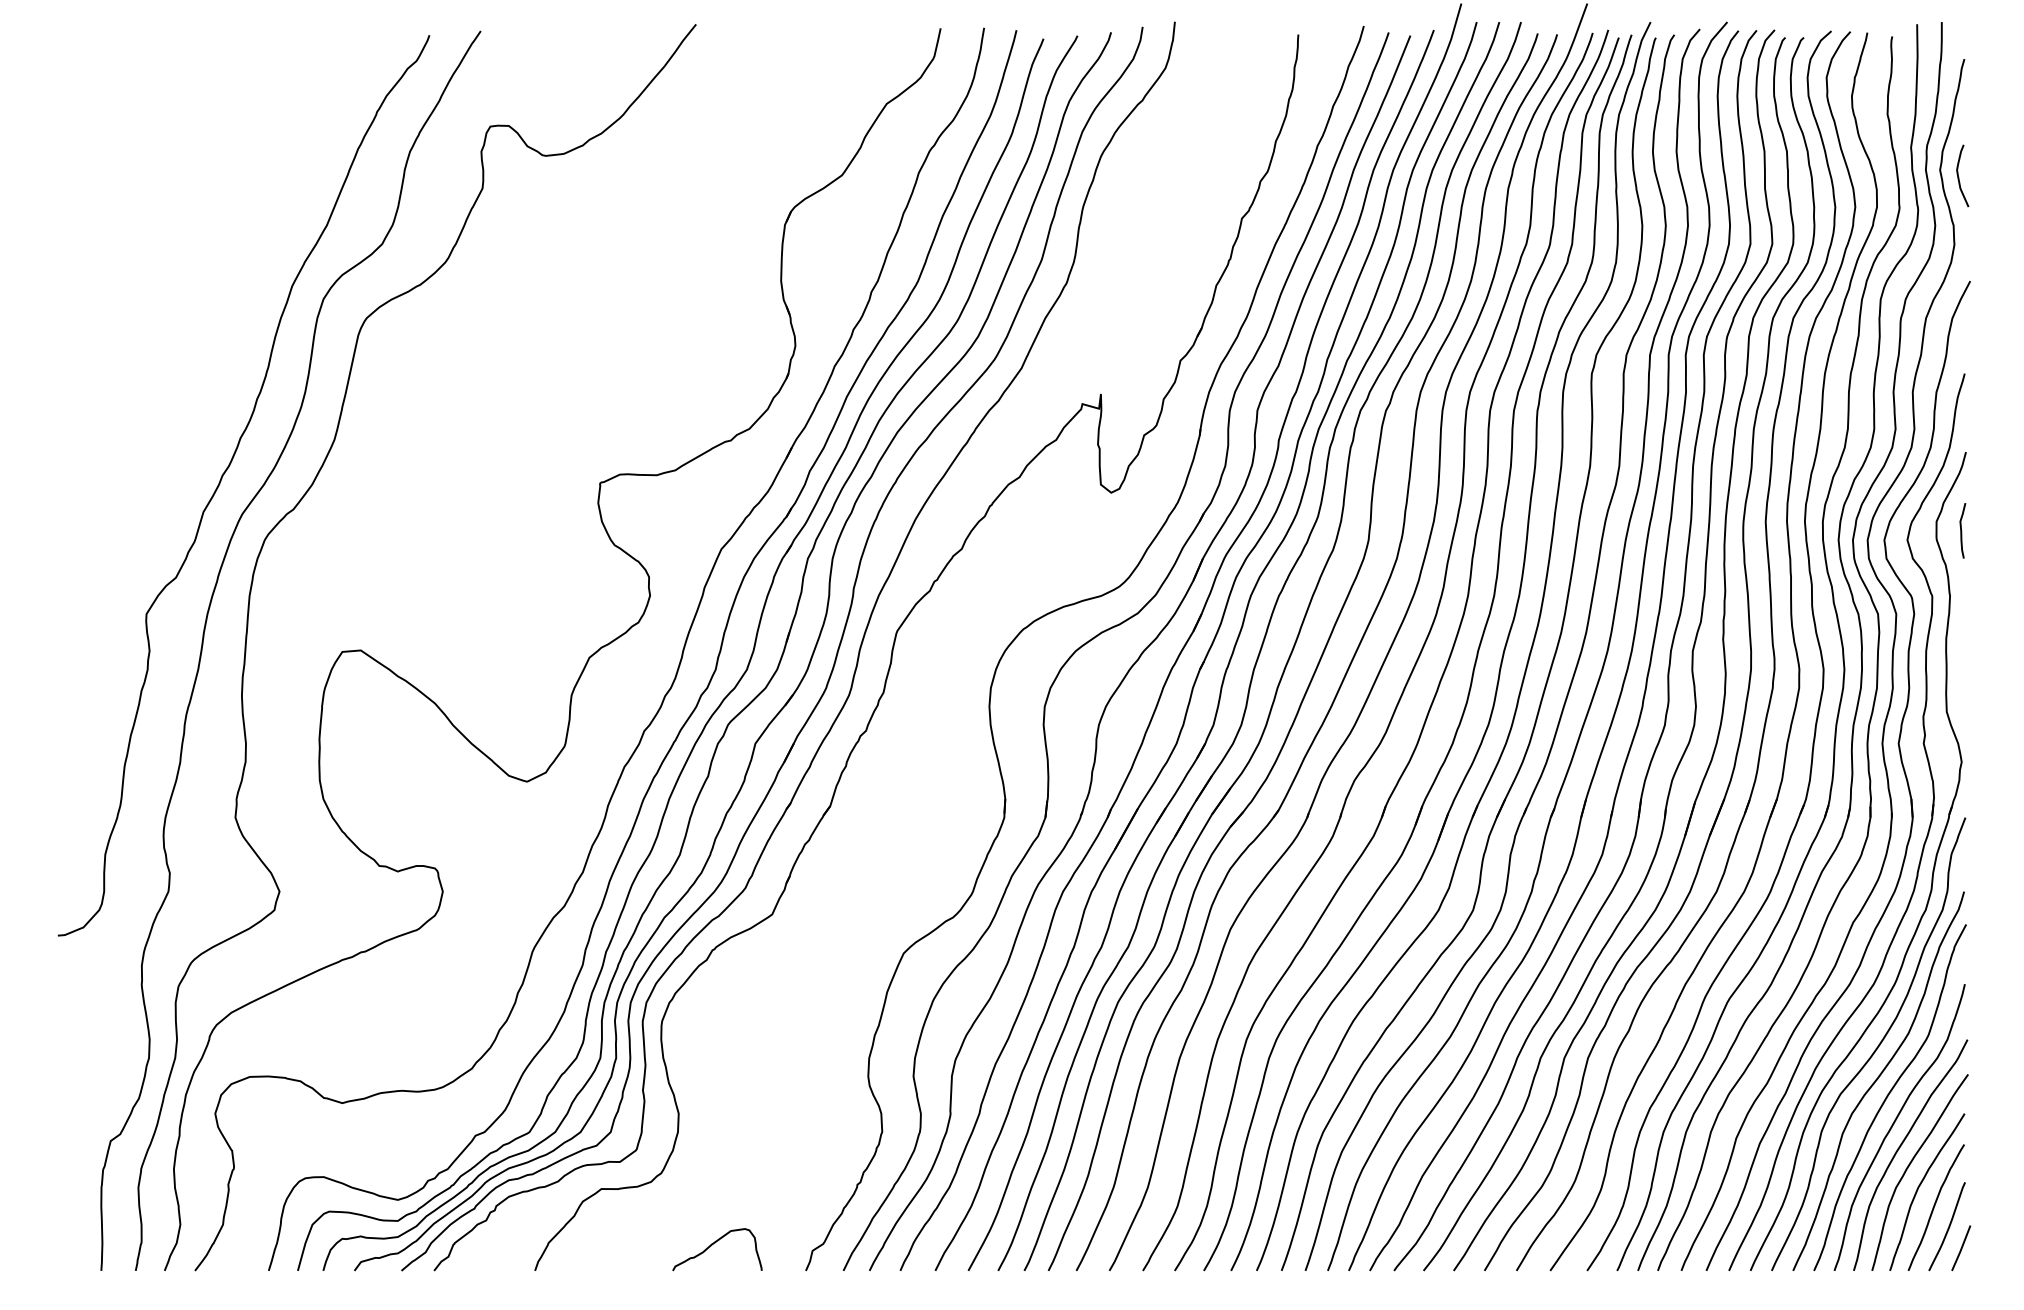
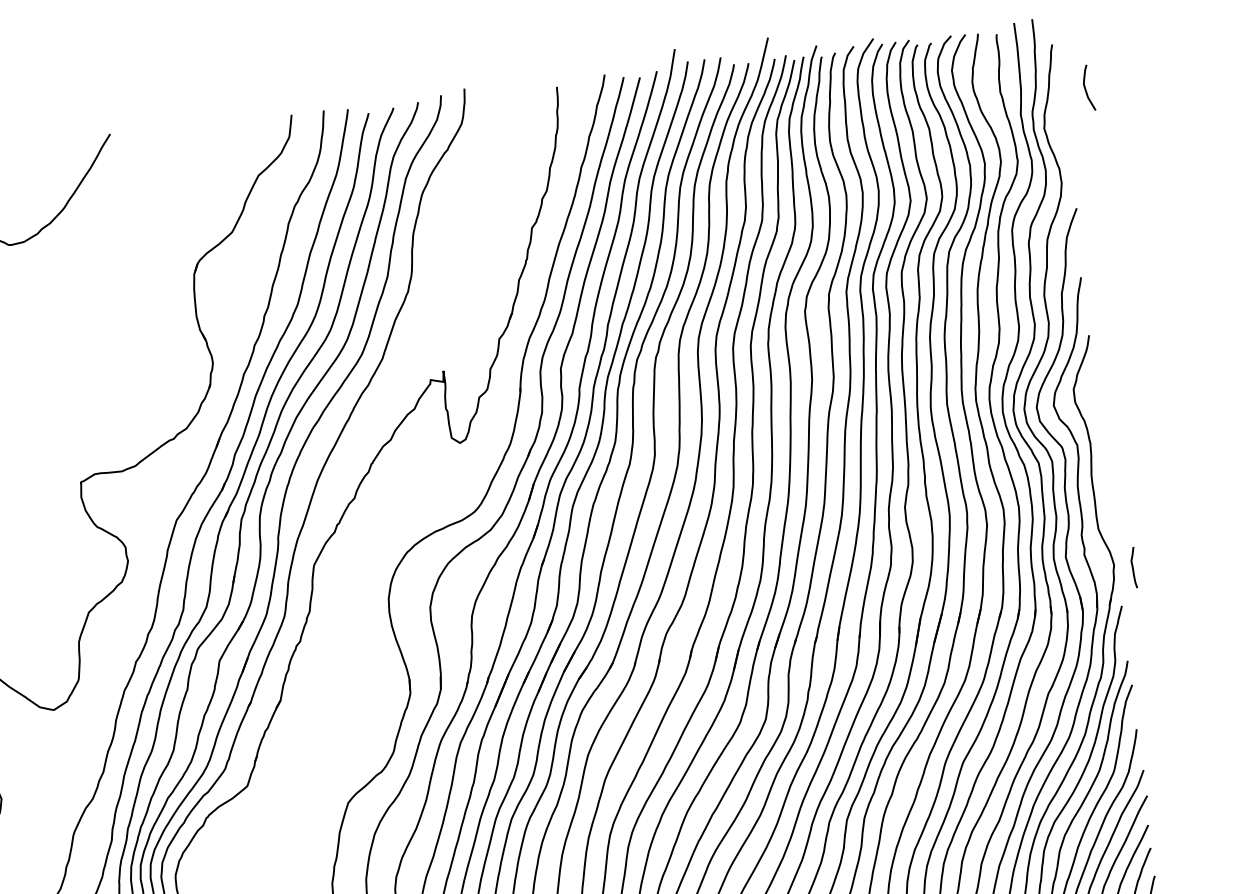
curve: (1959, 177) -> (1086, 89), moved
curve: (1962, 530) -> (1133, 567), moved

